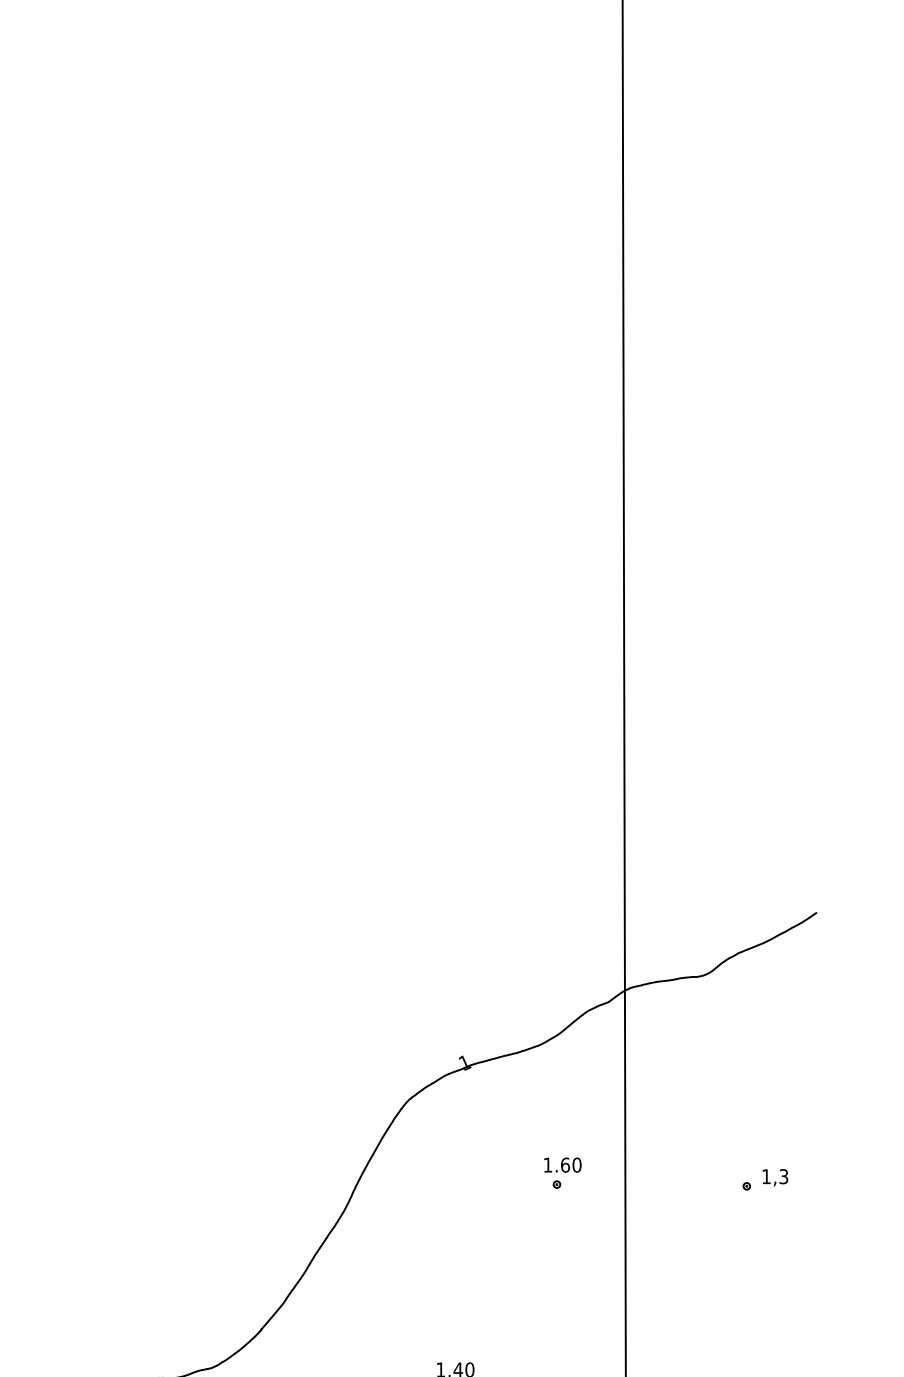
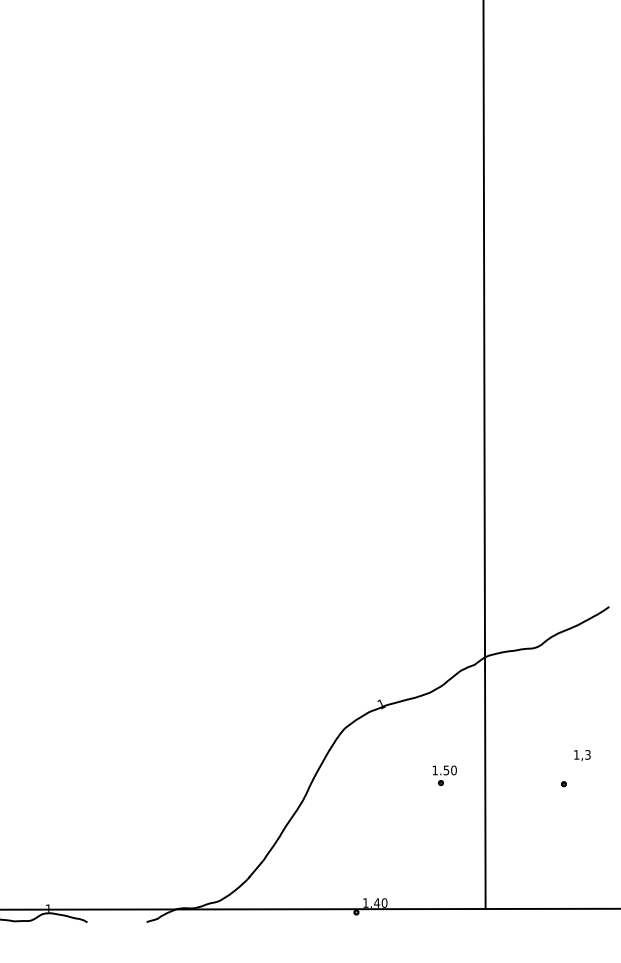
text: (565, 1165) -> (446, 770), 1.60 -> 1.50
text: (775, 1177) -> (582, 755), moved

